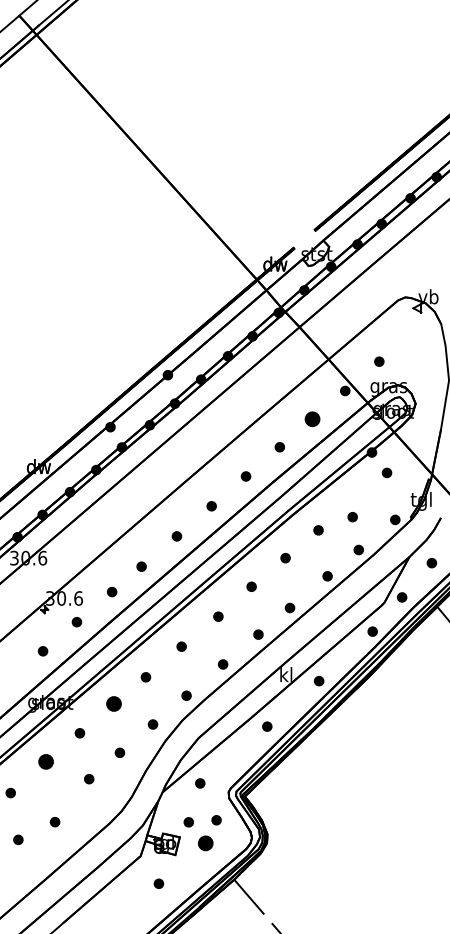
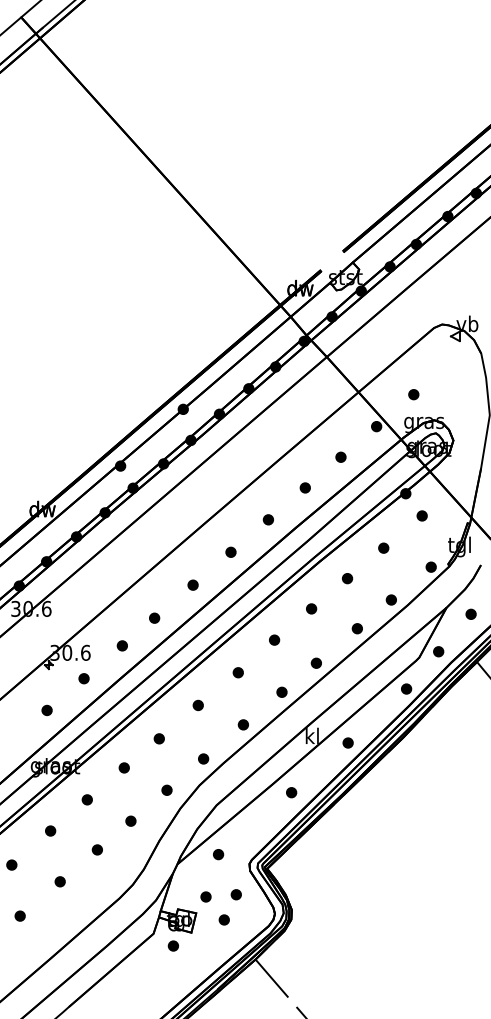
part: (312, 418) -> (340, 456), size x0.62
part: (352, 516) -> (383, 547), moved
part: (113, 703) -> (123, 767), size x0.62
part: (46, 761) -> (50, 830), size x0.62
part: (54, 821) -> (59, 881), moved
part: (204, 842) -> (223, 919), size x0.62
part: (158, 883) -> (172, 945), moved

